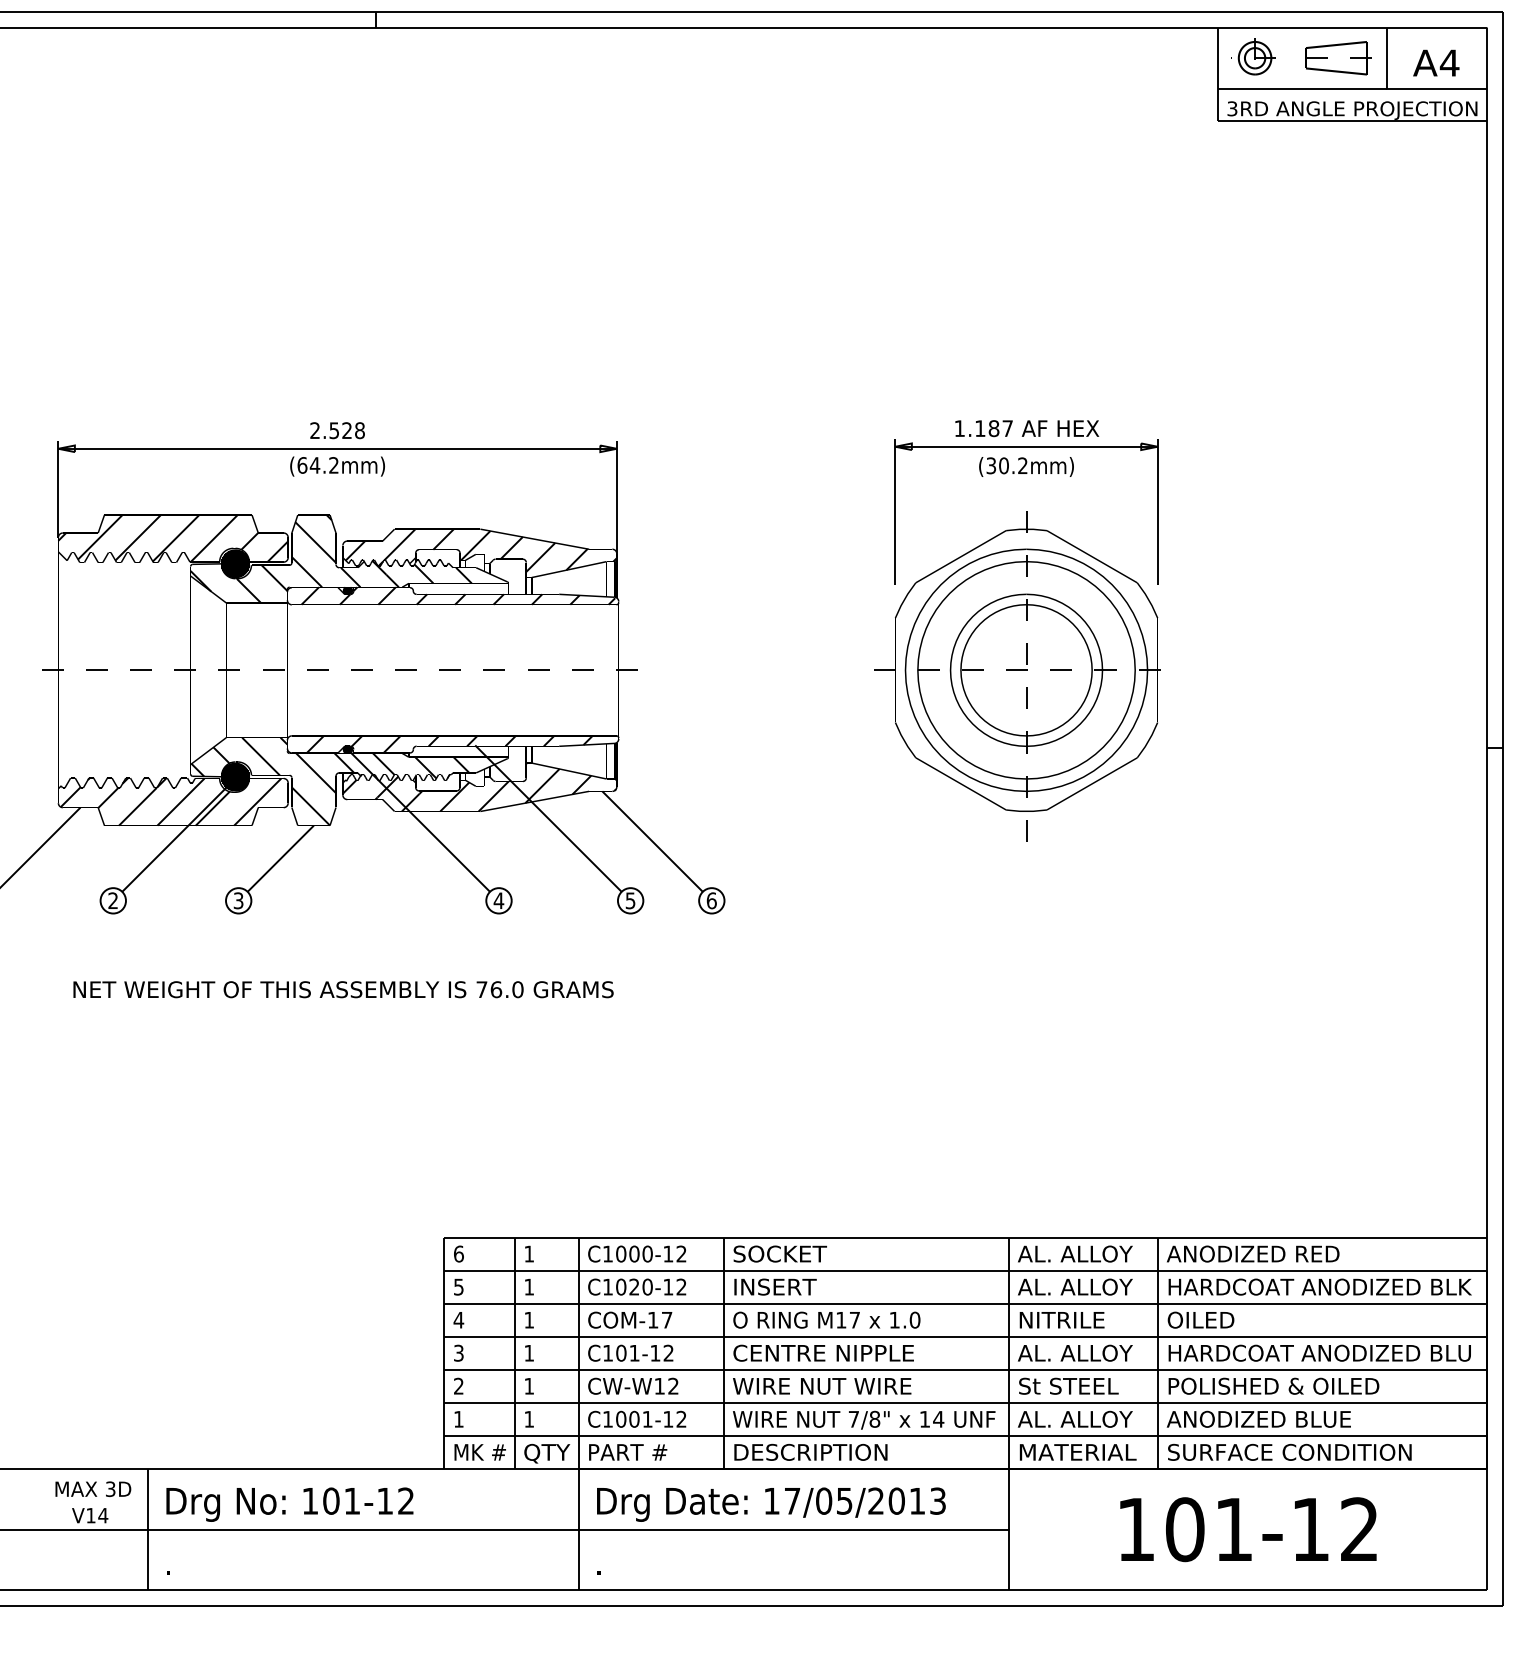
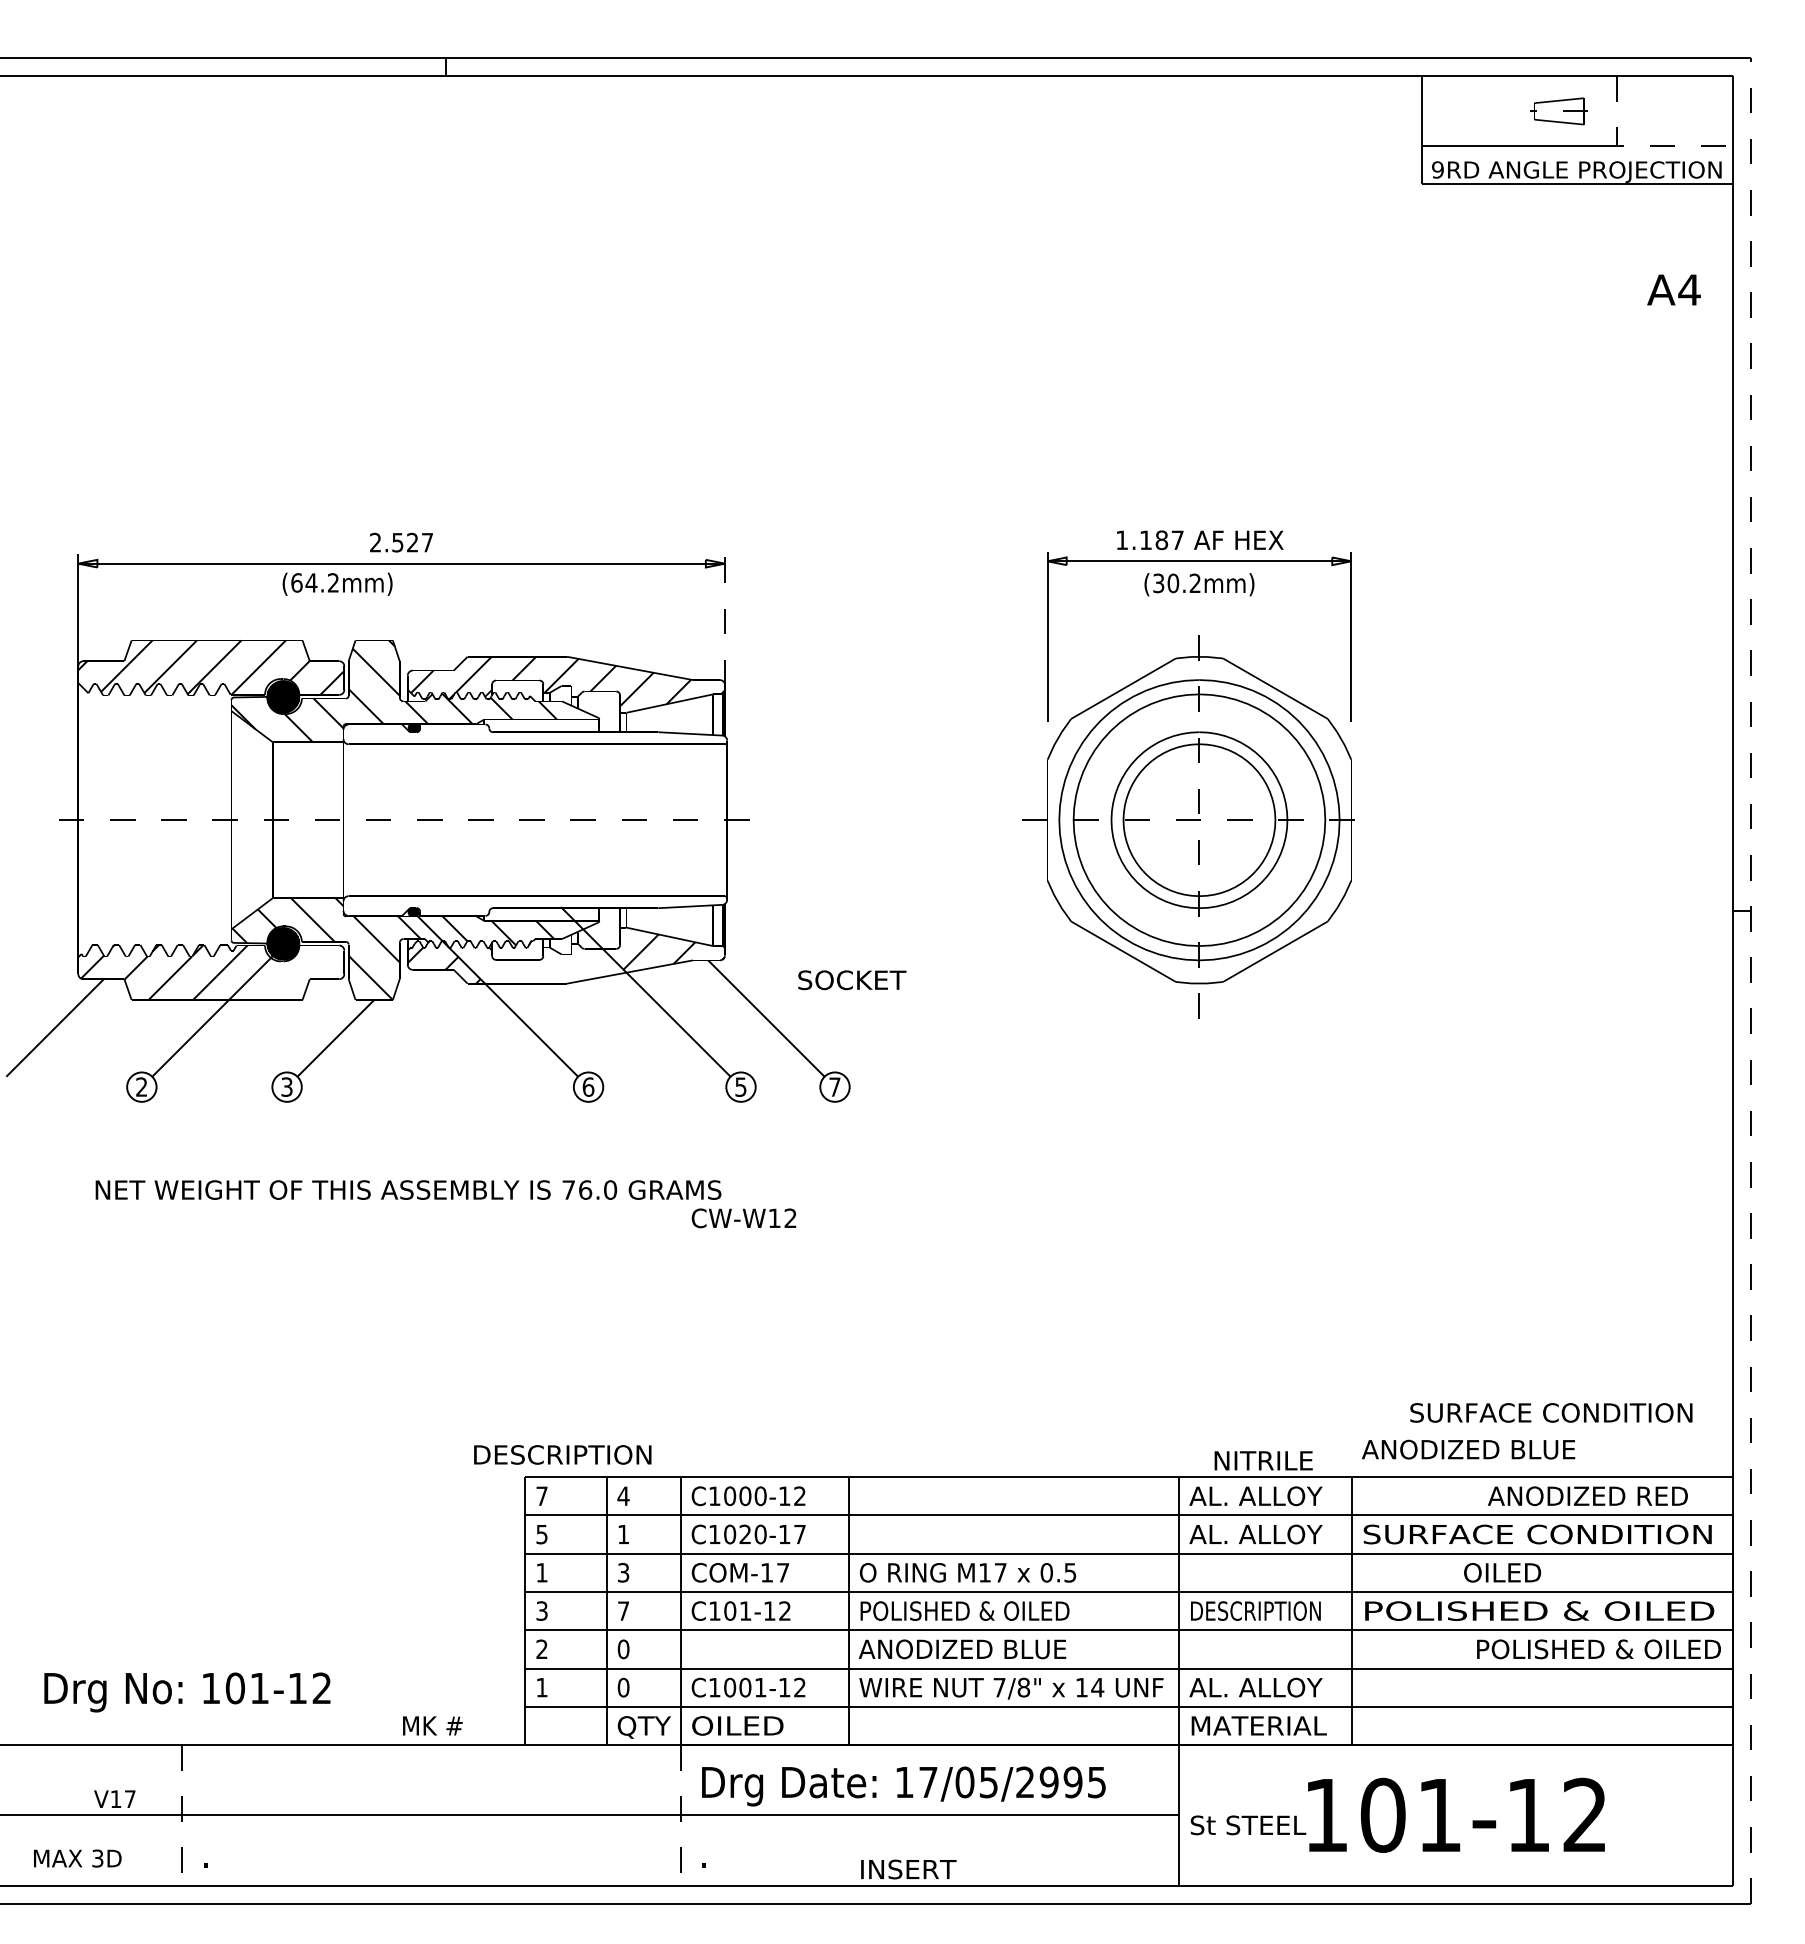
part: (1252, 56) -> (1461, 109), removed
part: (1338, 58) -> (1560, 111), size x0.7
text: (1435, 62) -> (1673, 289), moved
line: (1406, 88) -> (1639, 146), solid -> dashed
text: (1232, 108) -> (1437, 169), 3RD -> 9RD
text: (359, 430) -> (427, 542), 2.528 -> 2.527
text: (337, 465) -> (337, 583), moved
line: (616, 497) -> (724, 619), solid -> dashed
hatch: (458, 596) -> (541, 734), removed
hatch: (449, 743) -> (531, 905), removed
hatch: (457, 794) -> (540, 963), removed
hatch: (238, 801) -> (286, 972), removed
line: (1502, 809) -> (1750, 981), solid -> dashed
text: (498, 900) -> (588, 1086), 4 -> 6
text: (711, 900) -> (834, 1086), 6 -> 7
text: (529, 1253) -> (623, 1495), 1 -> 4
text: (458, 1254) -> (541, 1496), 6 -> 7
text: (780, 1254) -> (852, 980), moved
text: (1252, 1254) -> (1587, 1496), moved
text: (681, 1287) -> (799, 1534), C1020-12 -> C1020-17
text: (775, 1287) -> (908, 1869), moved
text: (1320, 1287) -> (1539, 1534), HARDCOAT ANODIZED BLK -> SURFACE CONDITION
text: (458, 1319) -> (541, 1572), 4 -> 1
text: (529, 1319) -> (623, 1572), 1 -> 3
text: (904, 1319) -> (1058, 1572), 1.0 -> 0.5
text: (1061, 1319) -> (1263, 1460), moved
text: (1200, 1319) -> (1502, 1572), moved
text: (529, 1352) -> (623, 1610), 1 -> 7
text: (823, 1352) -> (964, 1610), CENTRE NIPPLE -> POLISHED & OILED
text: (1074, 1352) -> (1255, 1610), AL. ALLOY -> DESCRIPTION
text: (1320, 1352) -> (1539, 1610), HARDCOAT ANODIZED BLU -> POLISHED & OILED
text: (529, 1386) -> (623, 1649), 1 -> 0
text: (632, 1386) -> (743, 1218), moved
text: (821, 1386) -> (961, 1649), WIRE NUT WIRE -> ANODIZED BLUE
text: (1068, 1386) -> (1248, 1825), moved
text: (1273, 1386) -> (1598, 1649), moved
text: (529, 1419) -> (623, 1687), 1 -> 0
text: (1258, 1419) -> (1468, 1449), moved
text: (479, 1452) -> (432, 1725), moved
text: (627, 1452) -> (737, 1725), PART # -> OILED
text: (810, 1452) -> (562, 1454), moved
text: (1289, 1452) -> (1551, 1412), moved
text: (93, 1489) -> (77, 1858), moved
text: (916, 1501) -> (1072, 1782), 17/05/2013 -> 17/05/2995
text: (289, 1504) -> (187, 1692), moved
text: (103, 1515) -> (130, 1798), V14 -> V17
line: (148, 1529) -> (182, 1815), solid -> dashed
line: (578, 1529) -> (680, 1815), solid -> dashed

